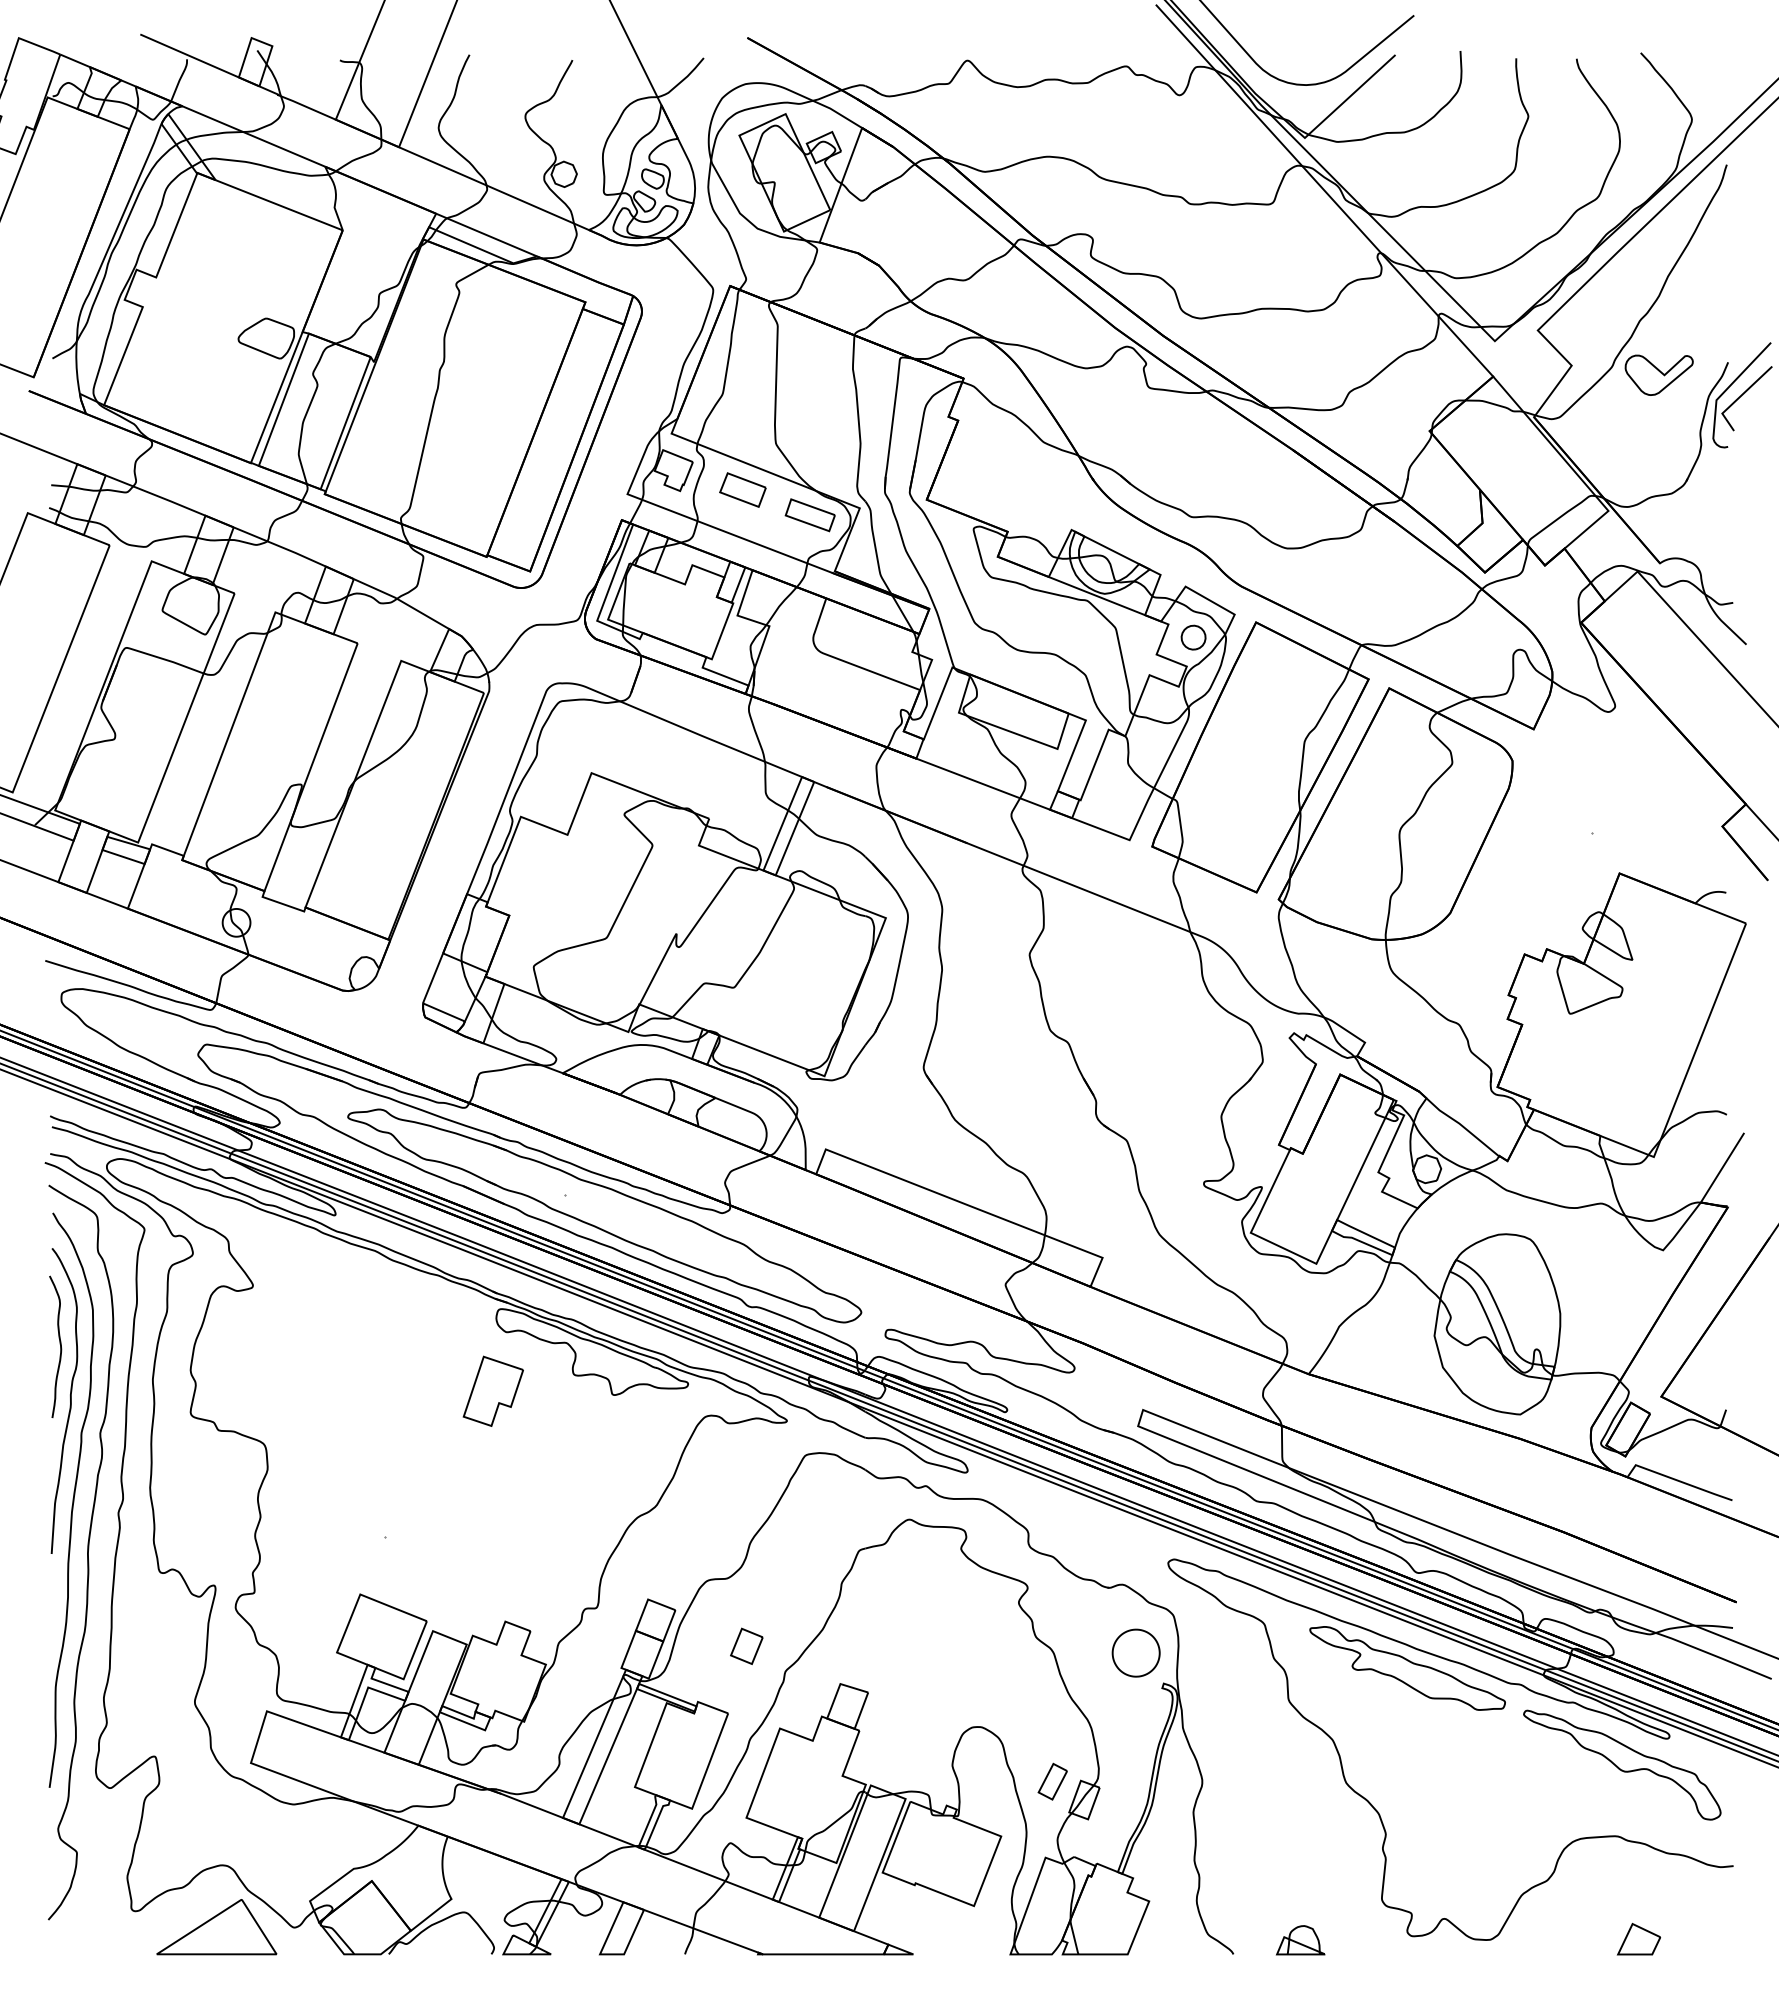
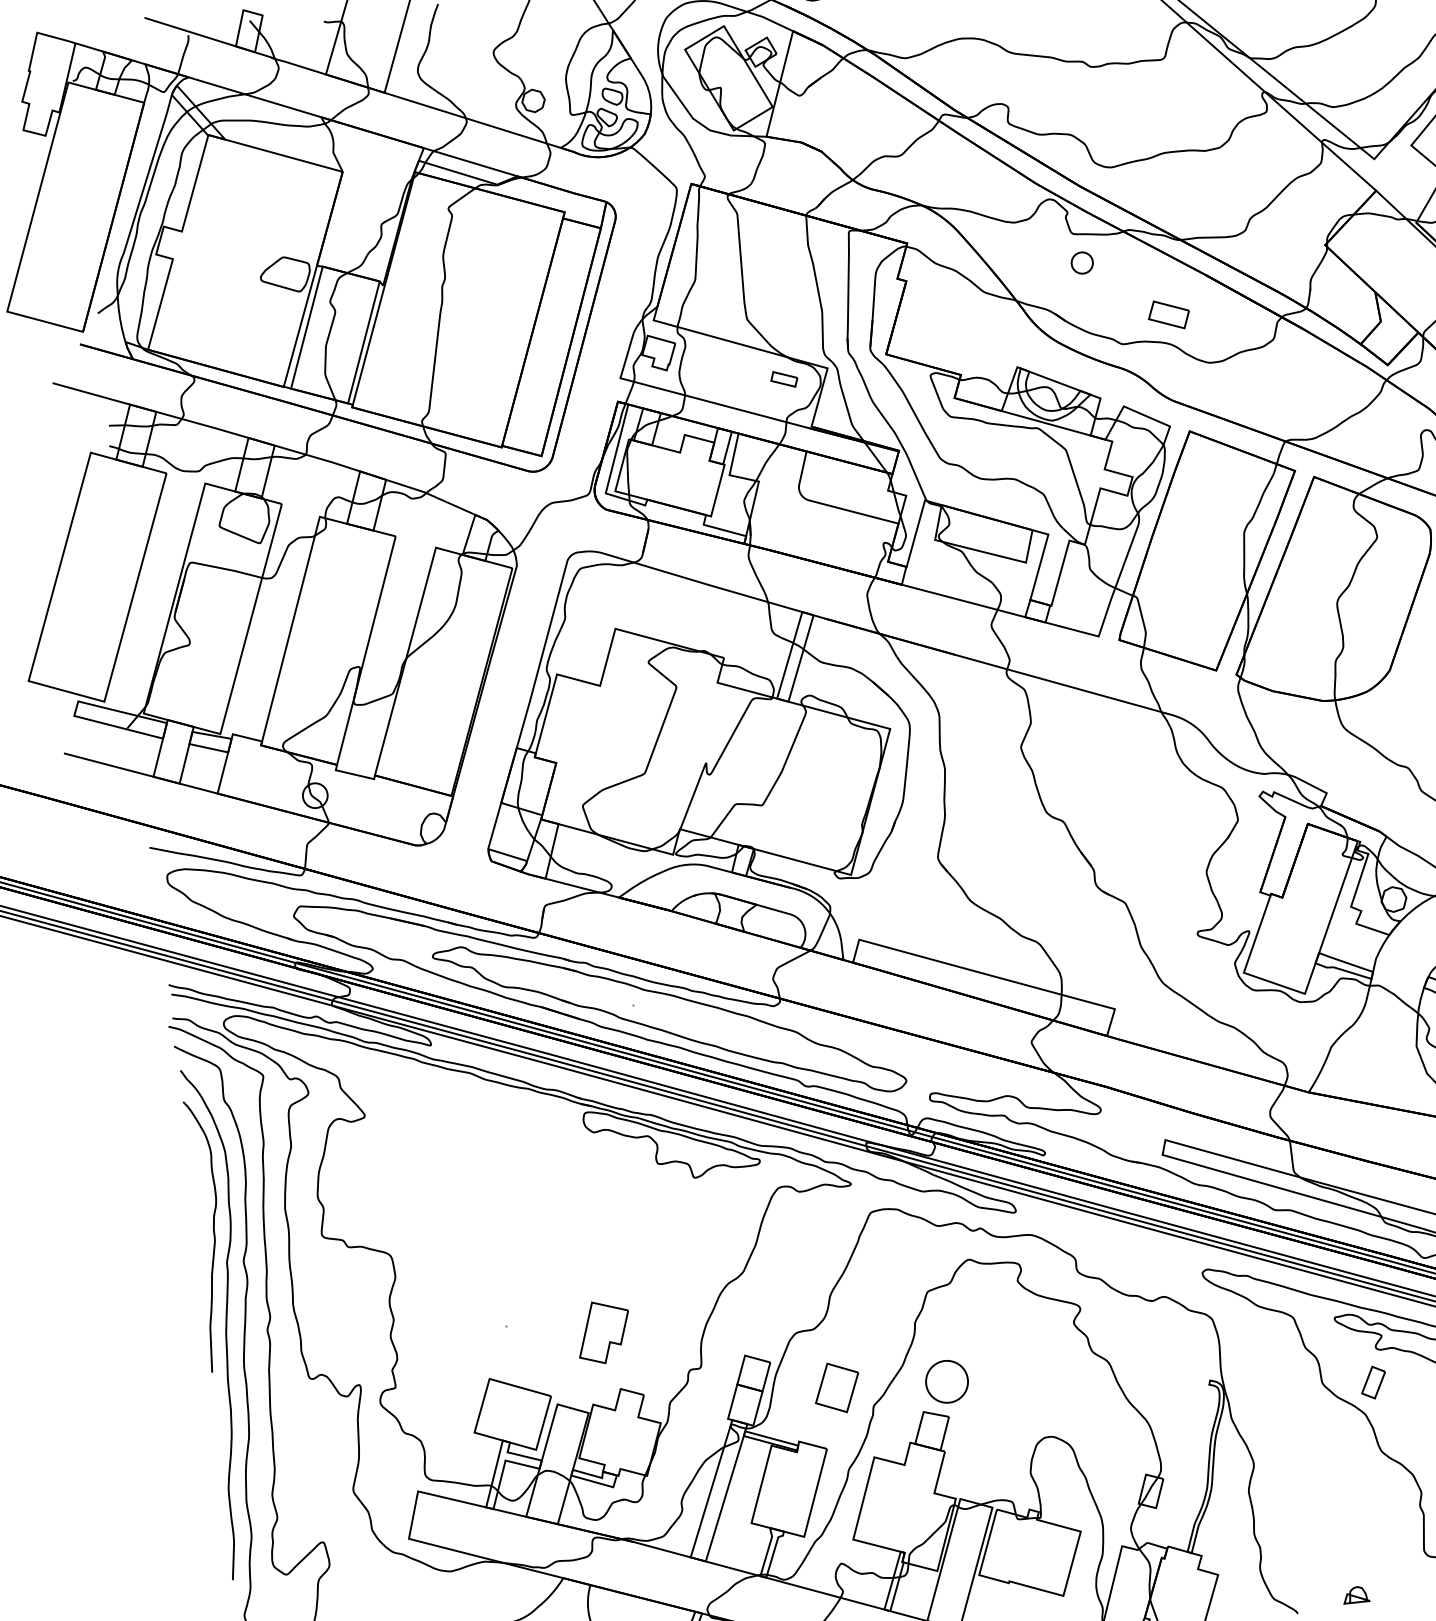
part: (742, 489) -> (1168, 314), moved
part: (809, 515) -> (783, 379), size x0.6
part: (1193, 637) -> (1082, 262), moved
curve: (59, 1344) -> (198, 1186), removed
part: (492, 1390) -> (602, 1331), moved
part: (746, 1645) -> (836, 1386), size x1.6
part: (1135, 1652) -> (946, 1381), moved
part: (1052, 1781) -> (1373, 1382), moved
part: (1300, 1940) -> (1355, 1595), size x0.6

